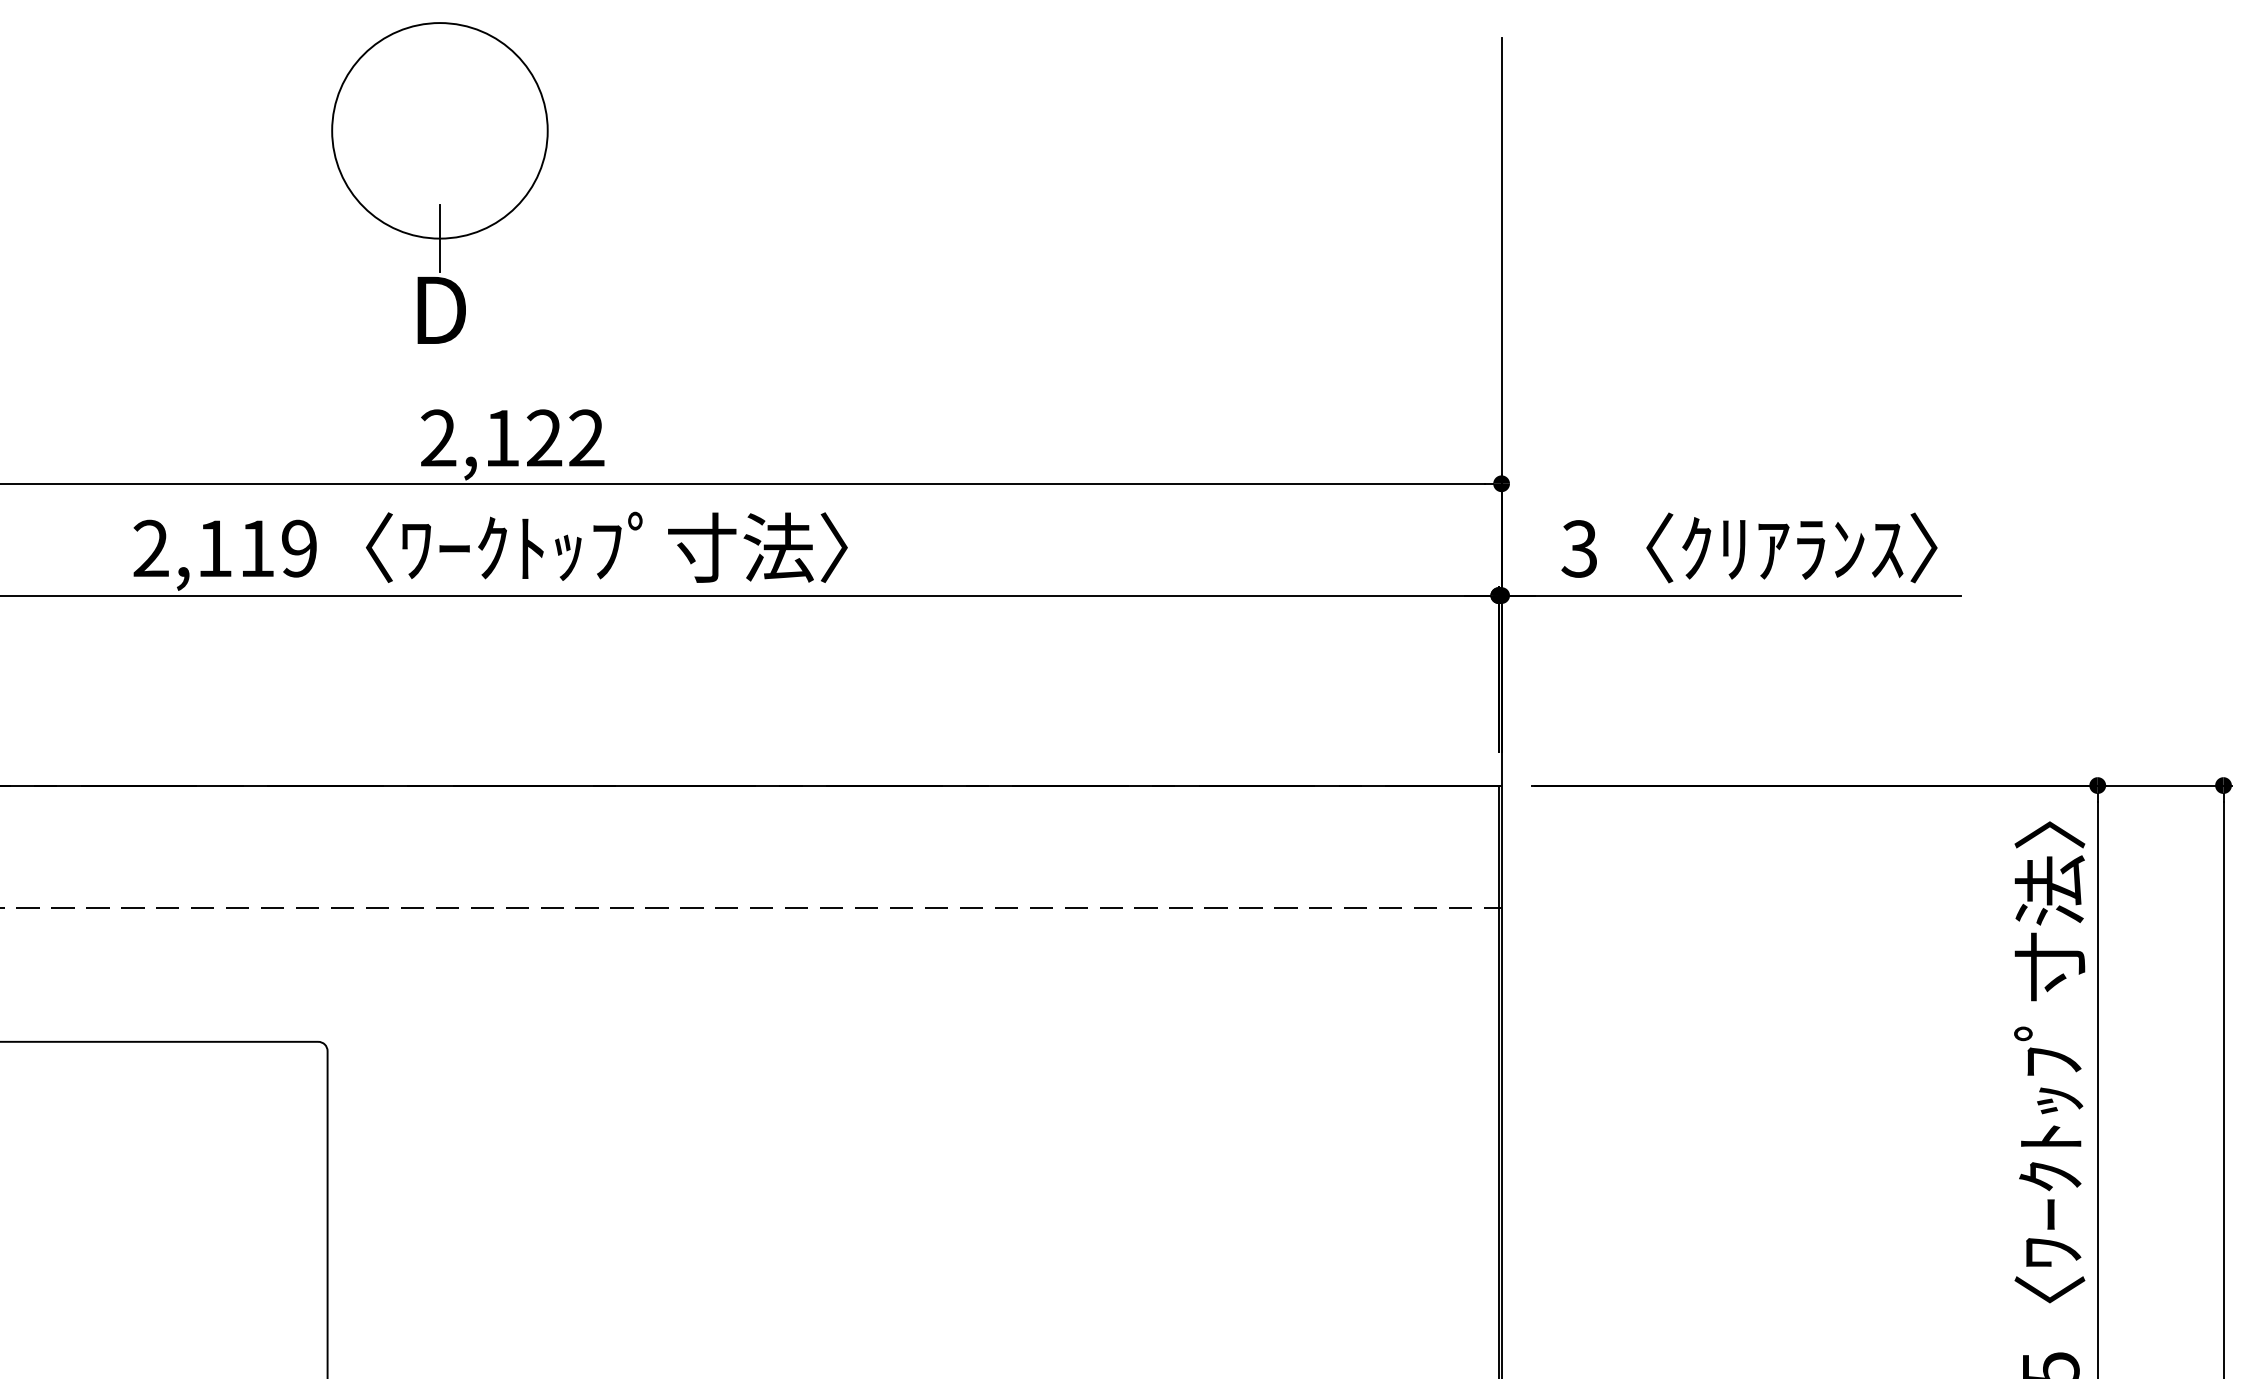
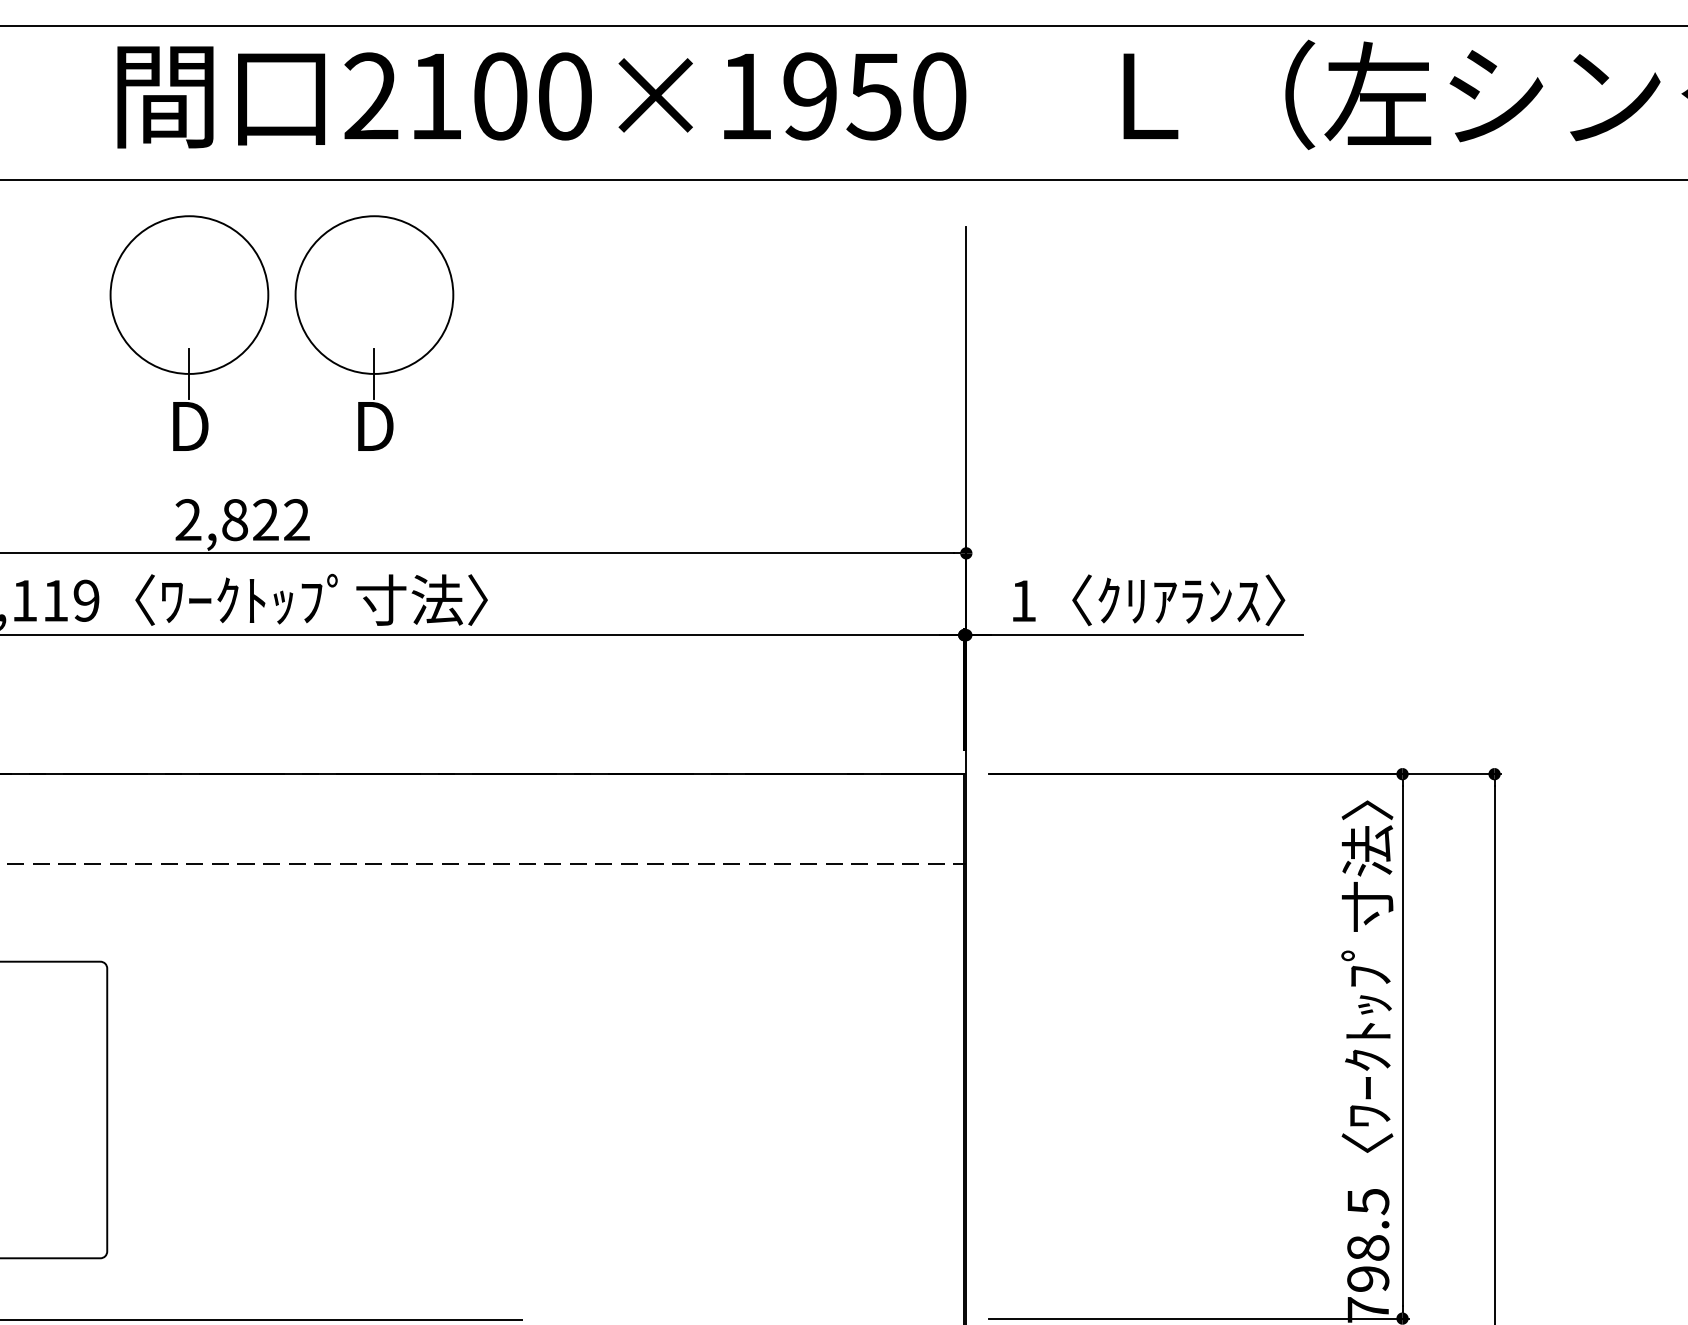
part: (692, 181) -> (374, 332), added
text: (502, 438) -> (235, 520), 2,122 -> 2,822
text: (1579, 549) -> (1023, 601), 3 -> 1

